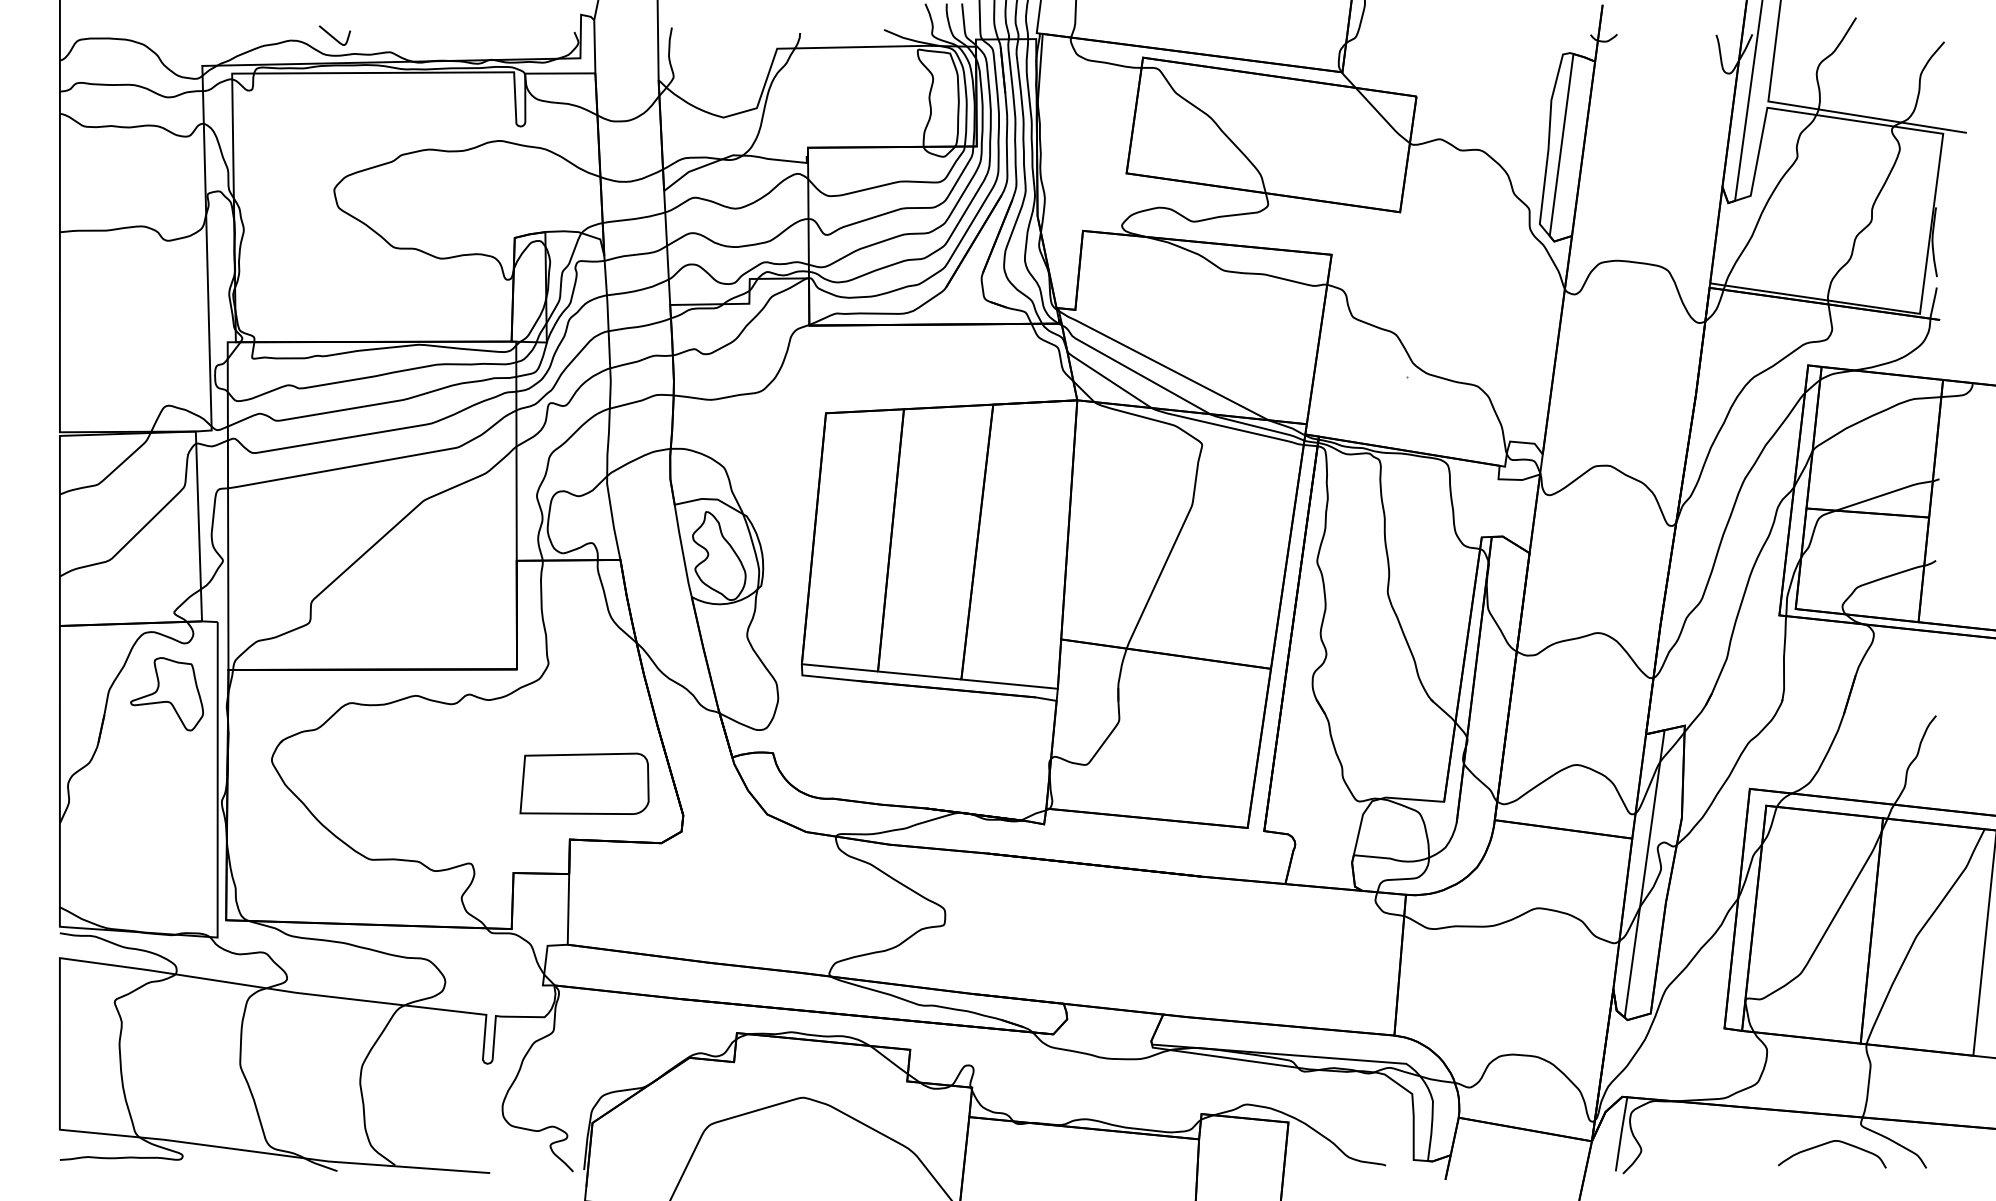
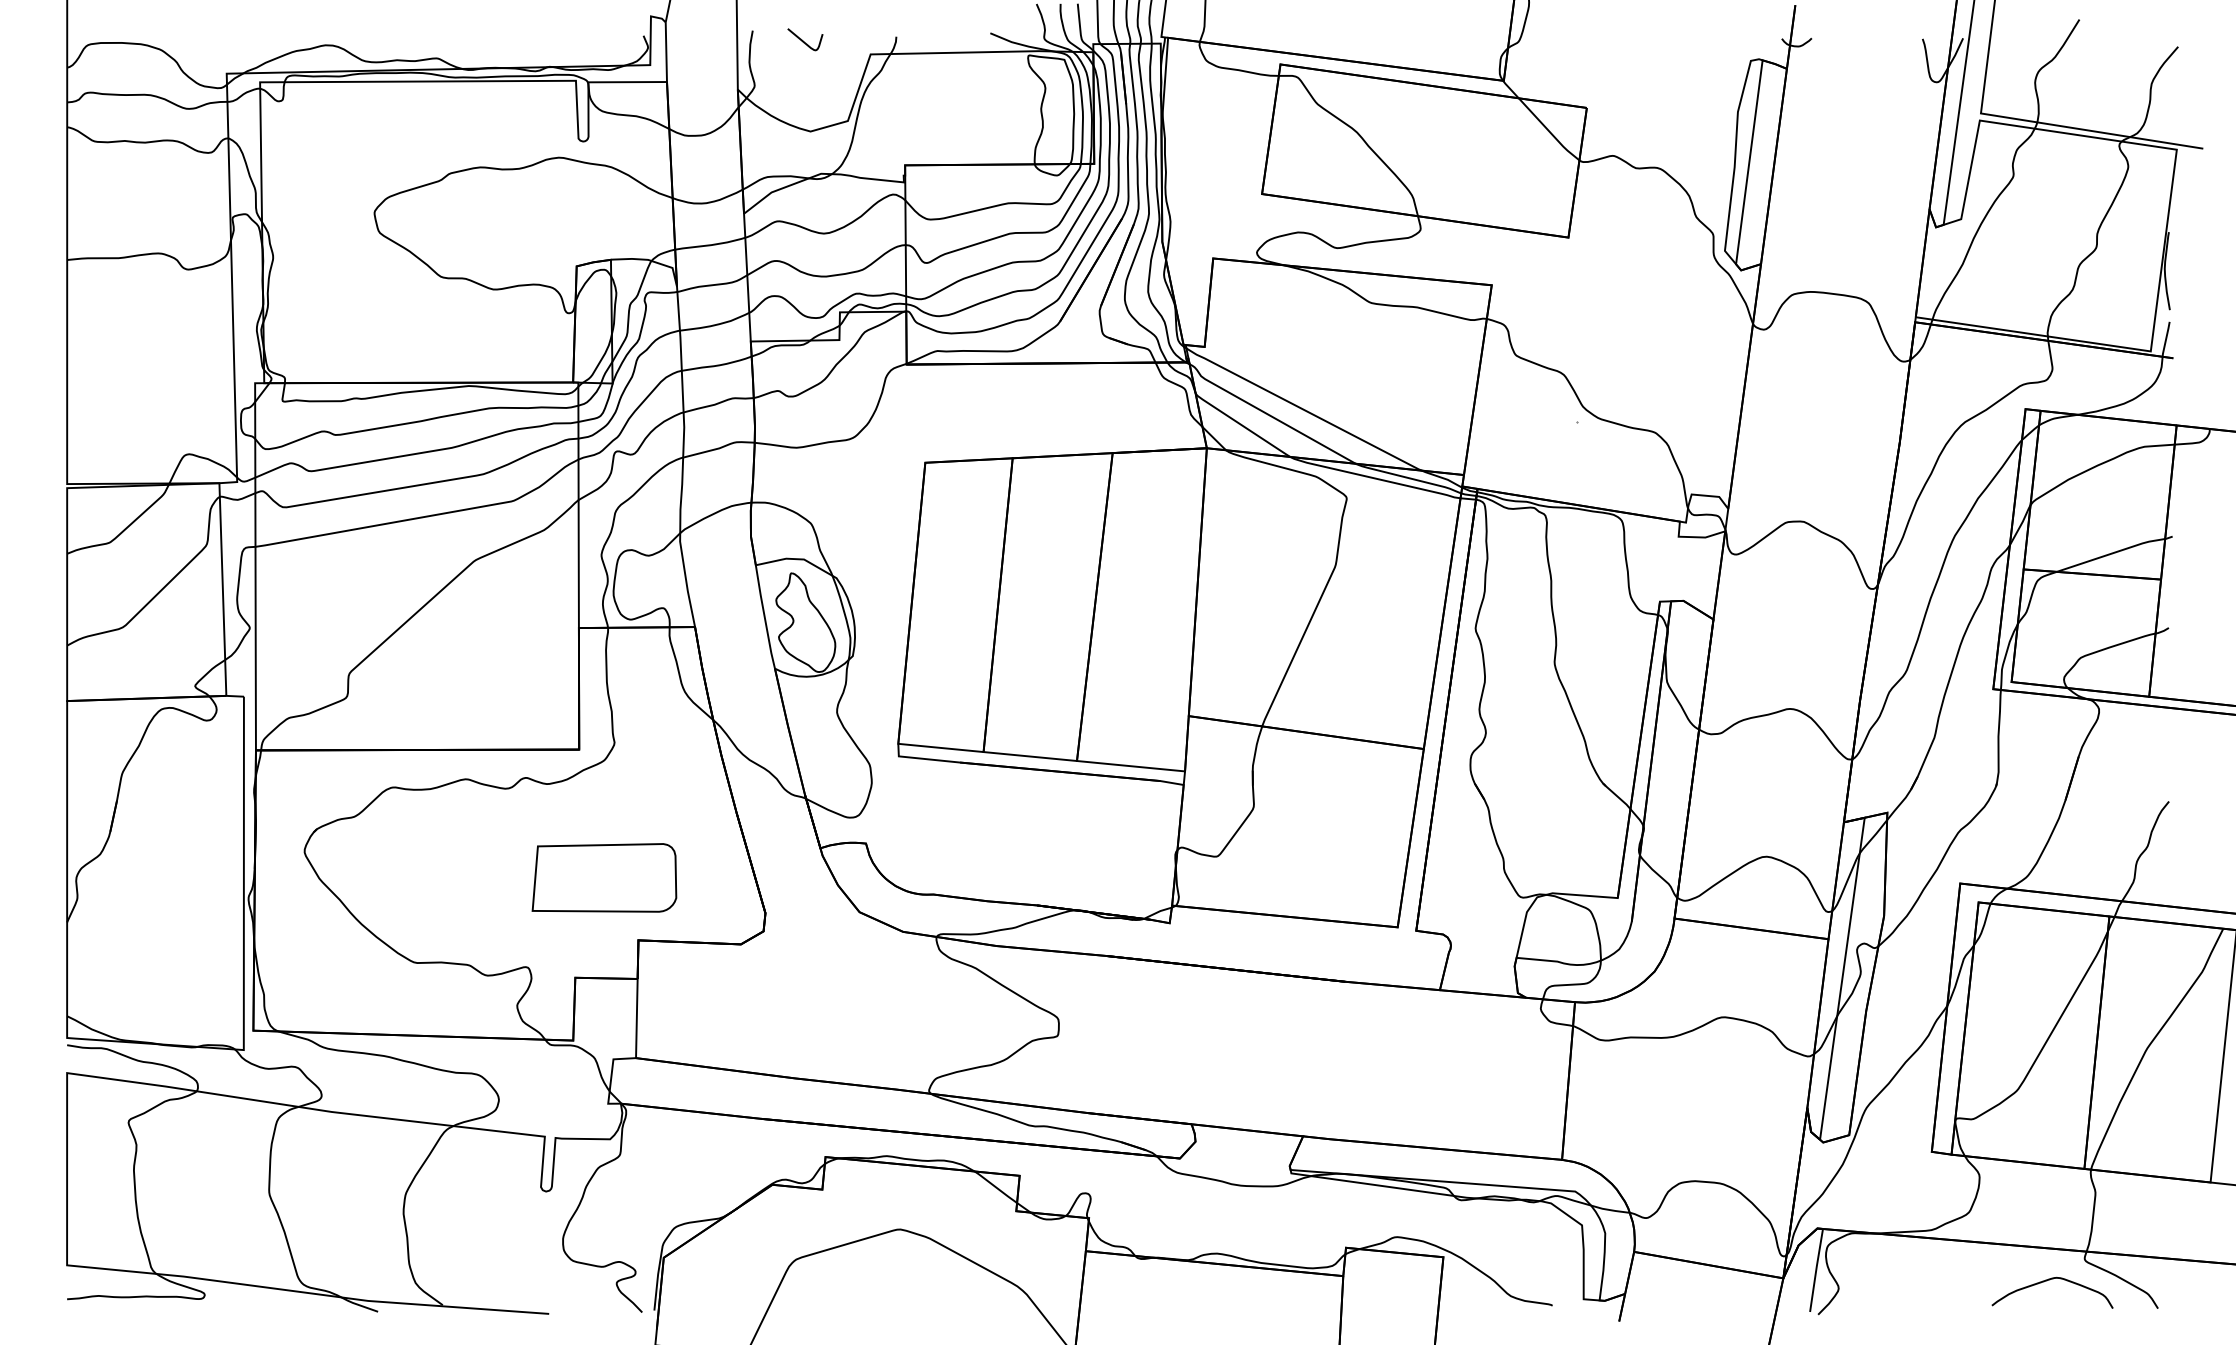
curve: (333, 36) -> (803, 40), moved
part: (166, 694) -> (186, 777), removed
part: (584, 783) -> (604, 877), moved

